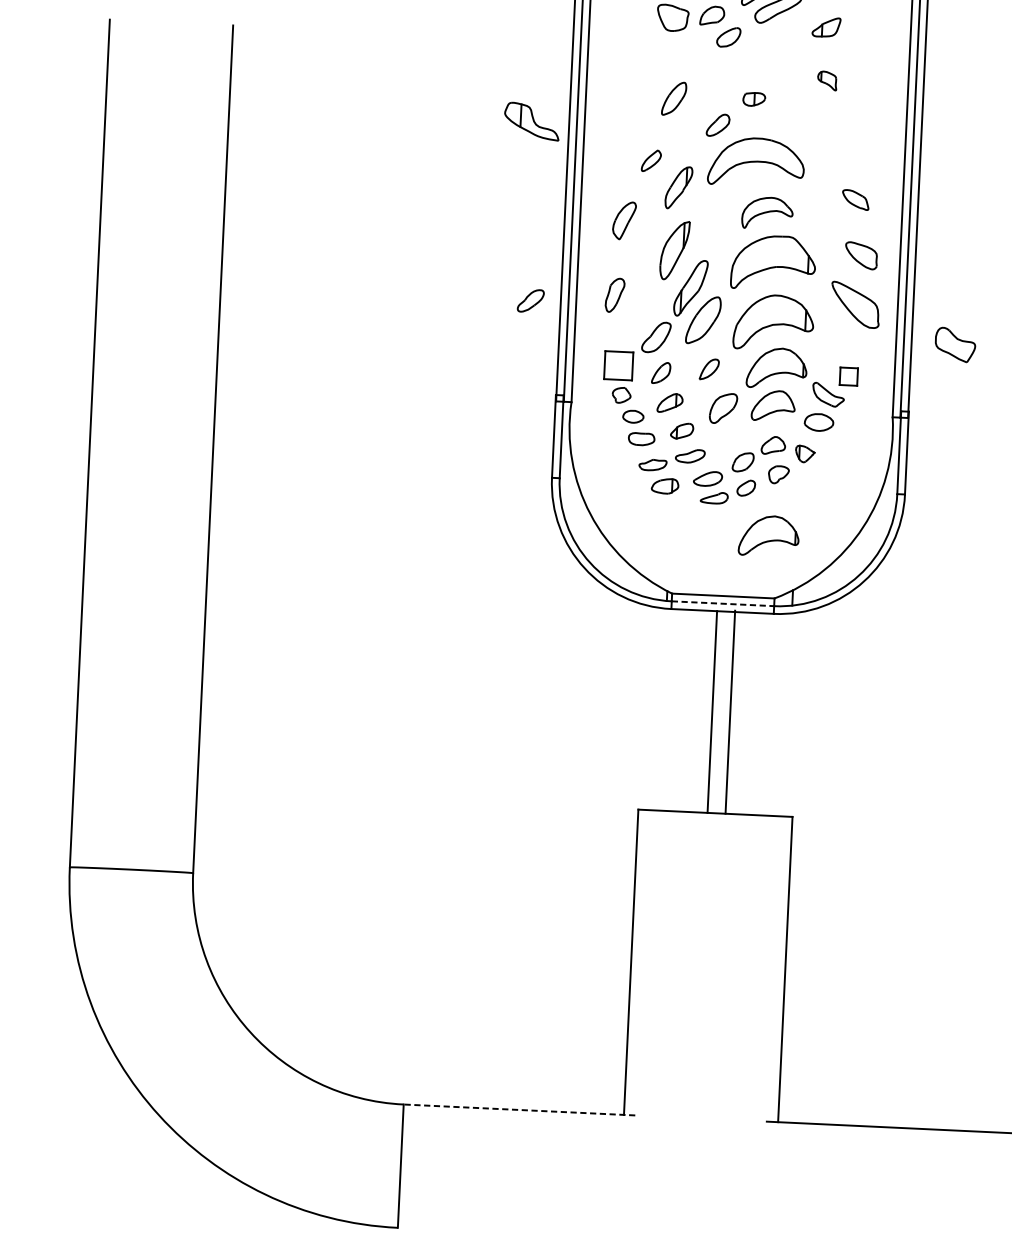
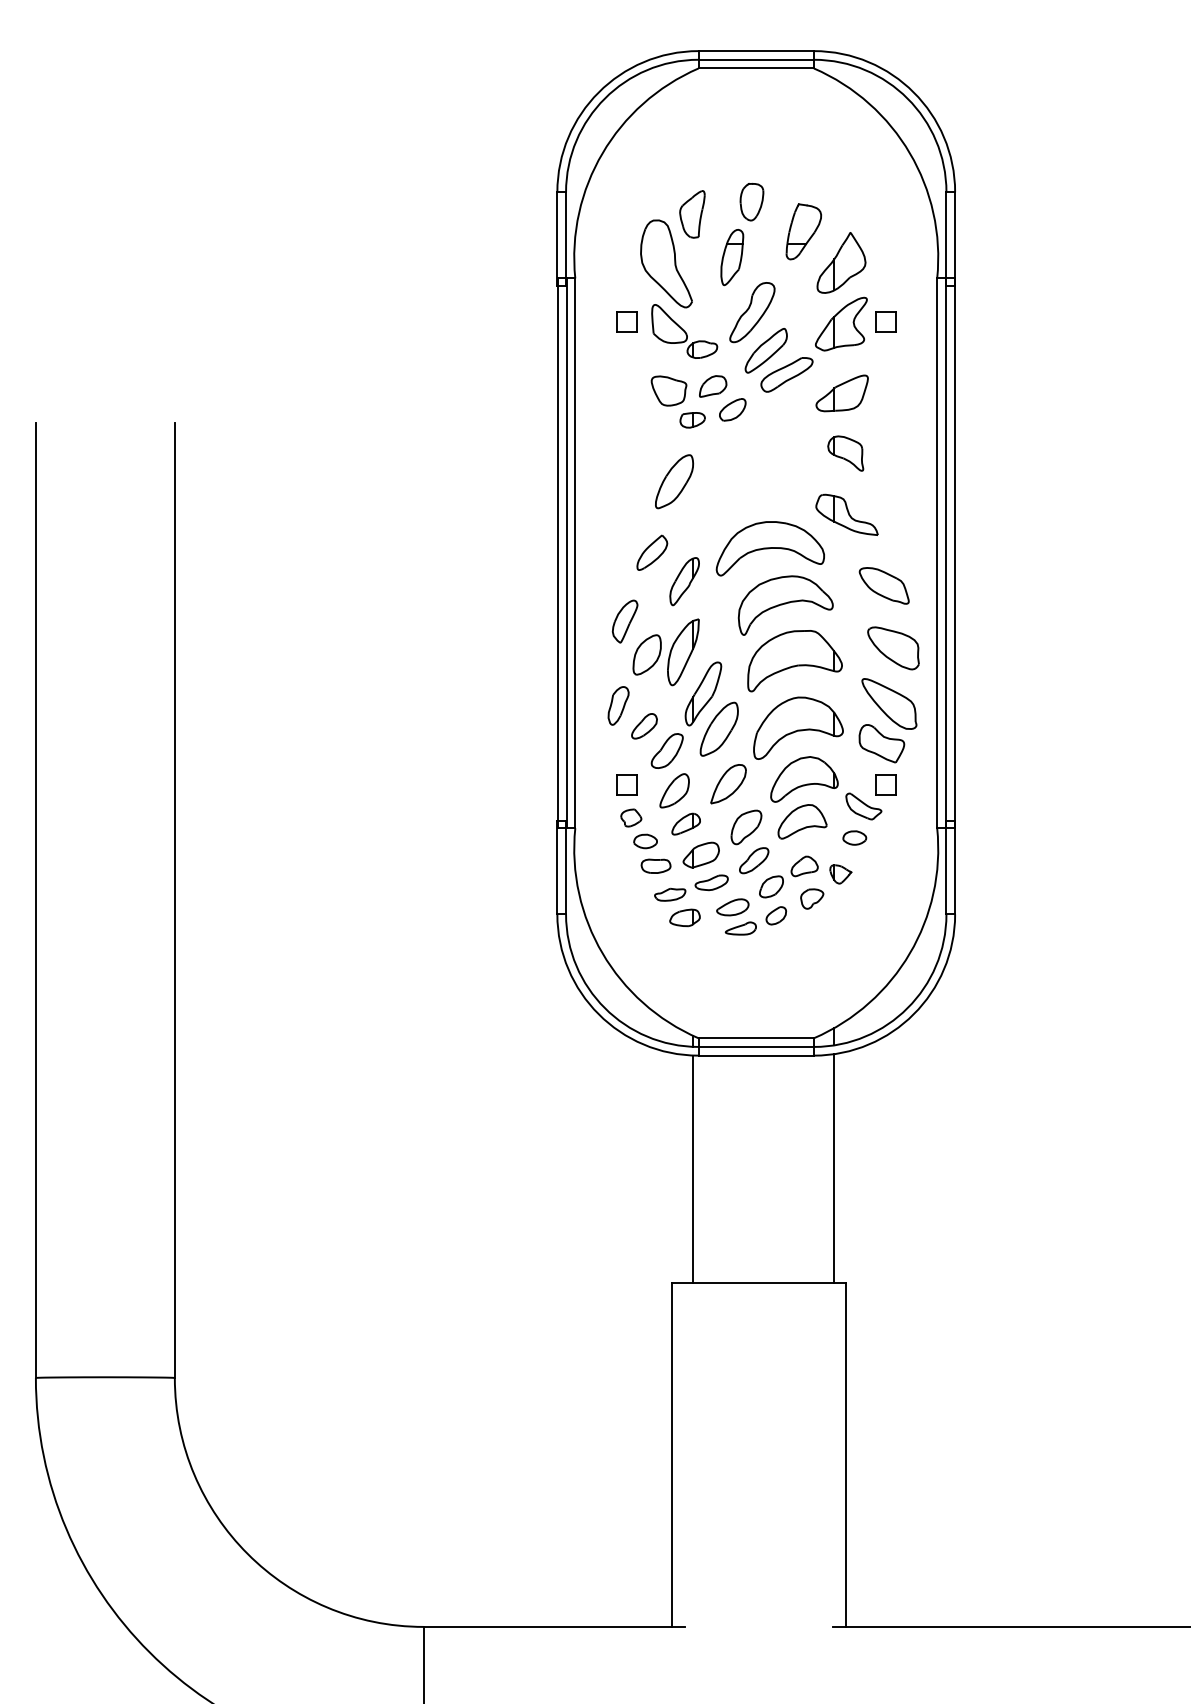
part: (825, 27) -> (841, 393), size x1.67
part: (826, 80) -> (845, 453), size x1.67
part: (674, 98) -> (674, 481), size x1.43
part: (754, 99) -> (692, 420), moved
part: (531, 121) -> (846, 514), moved
part: (718, 125) -> (644, 726), moved
part: (651, 160) -> (652, 552), size x1.43
part: (855, 199) -> (883, 585), size x1.67
part: (767, 213) -> (785, 605), size x1.67
part: (641, 250) -> (646, 654), added
part: (861, 255) -> (893, 648), size x1.43
part: (531, 300) -> (754, 860), moved
part: (955, 344) -> (881, 743), moved
part: (618, 365) -> (626, 784), size x0.62
part: (709, 369) -> (728, 784), size x1.67
part: (661, 372) -> (674, 790), size x1.43
part: (818, 421) -> (854, 837), size x0.71
part: (681, 430) -> (700, 854), size x1.43
part: (769, 536) -> (804, 968), removed
line: (723, 603) -> (756, 1046), dashed -> solid
line: (712, 711) -> (693, 1168), moved
line: (730, 712) -> (834, 1168), moved
line: (518, 1109) -> (553, 1626), dashed -> solid

